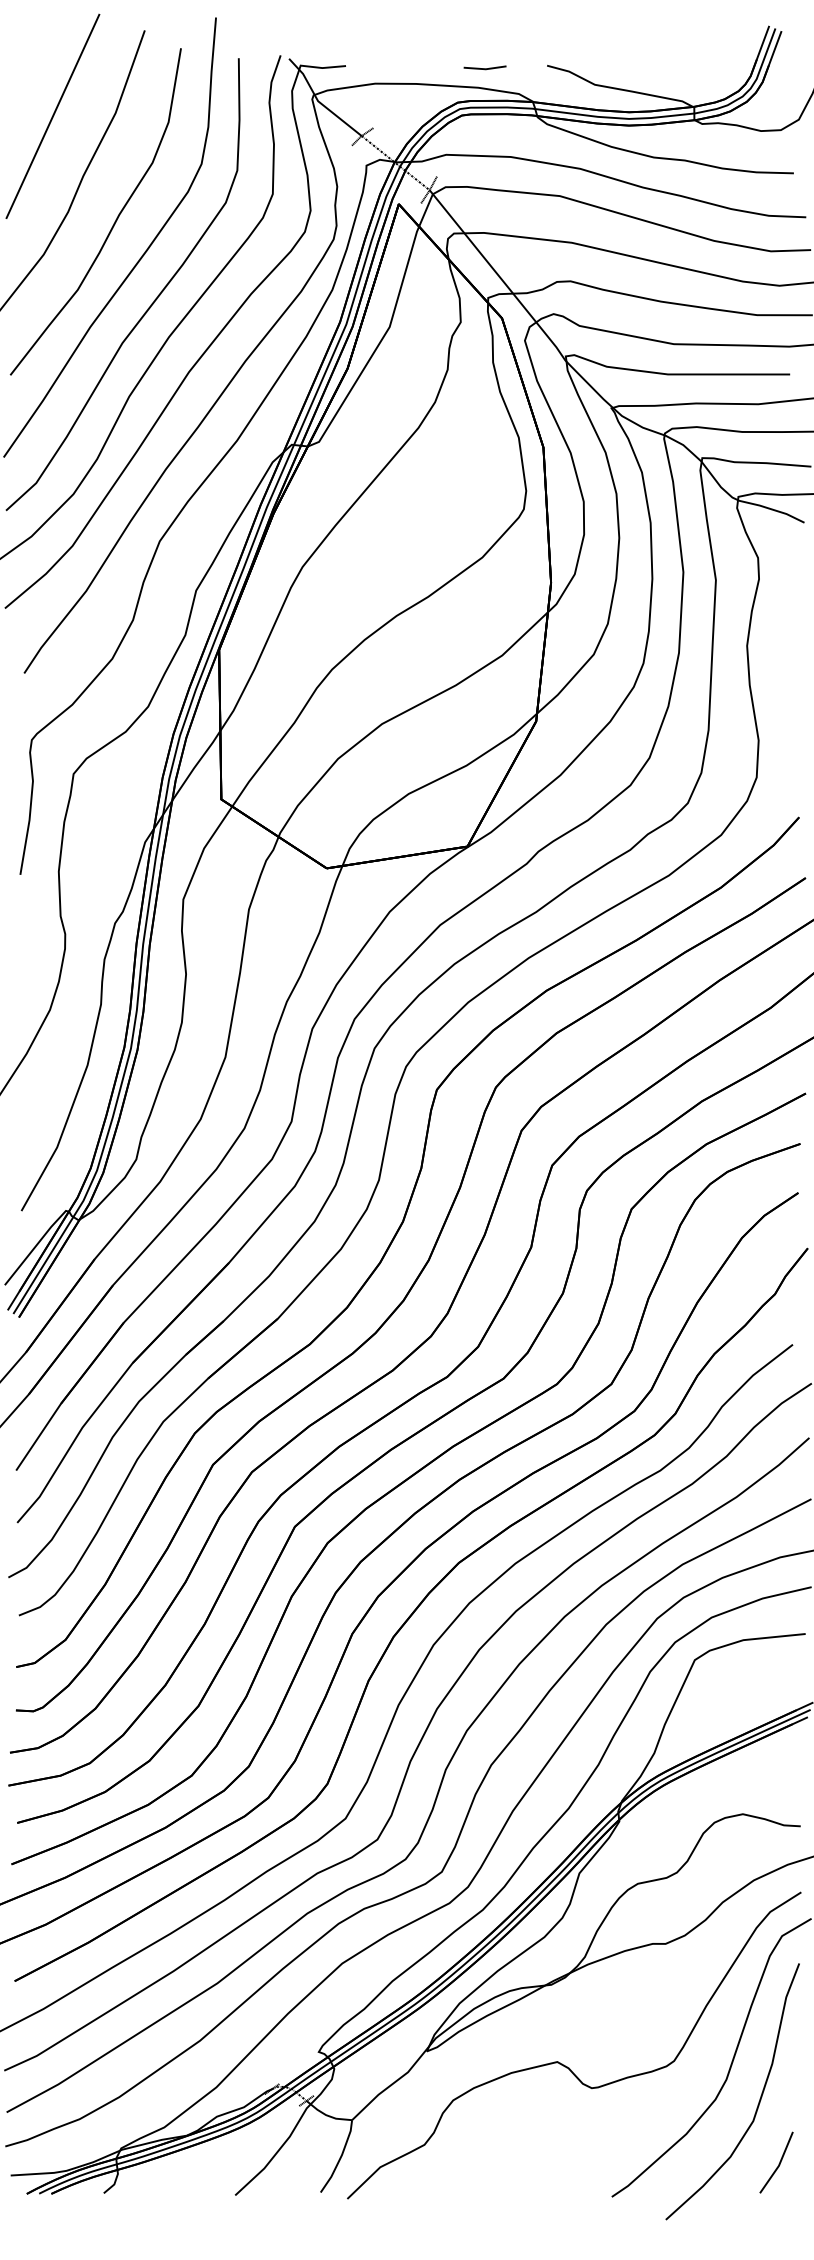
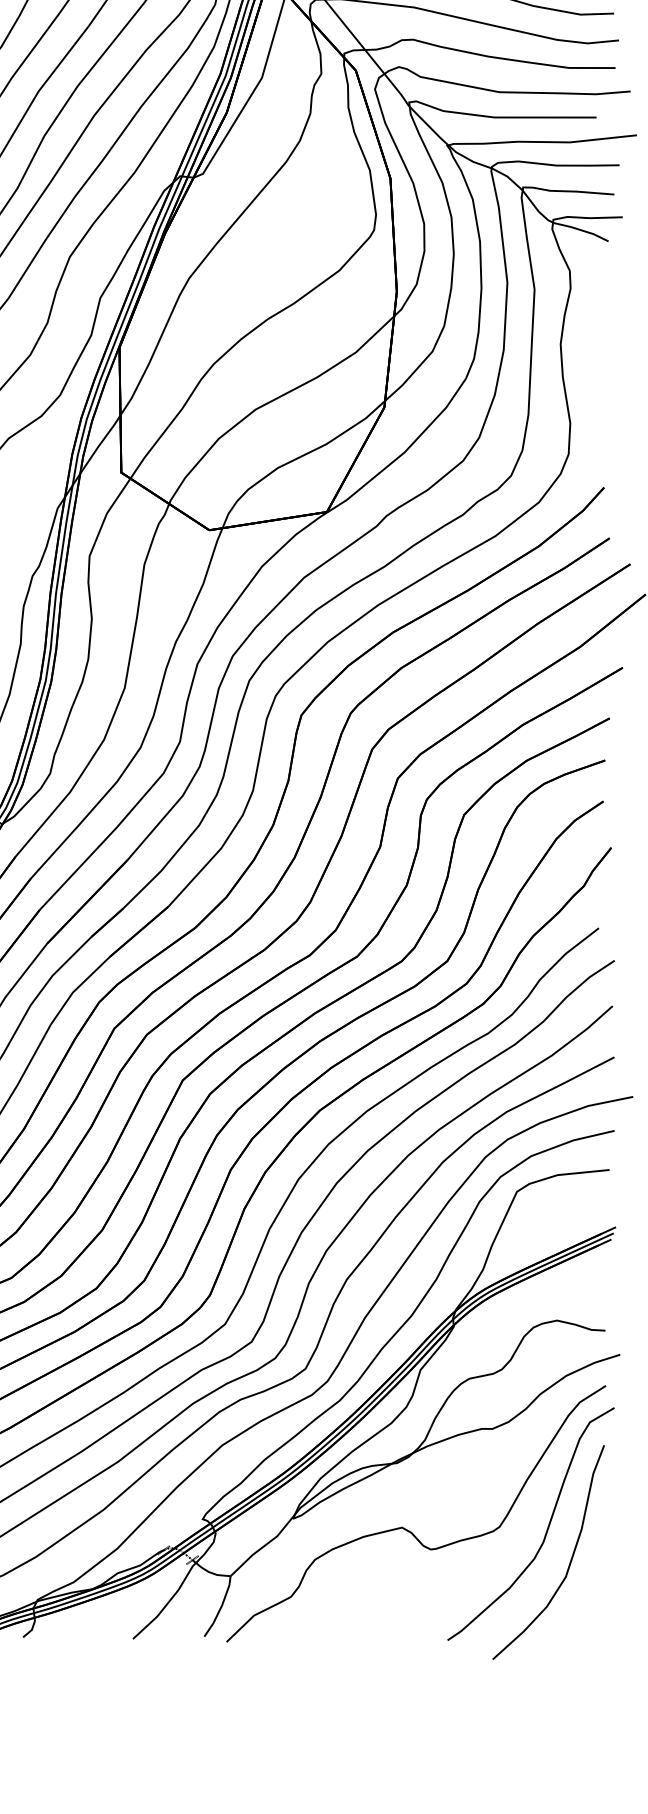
line: (778, 2163) -> (586, 1612), removed

